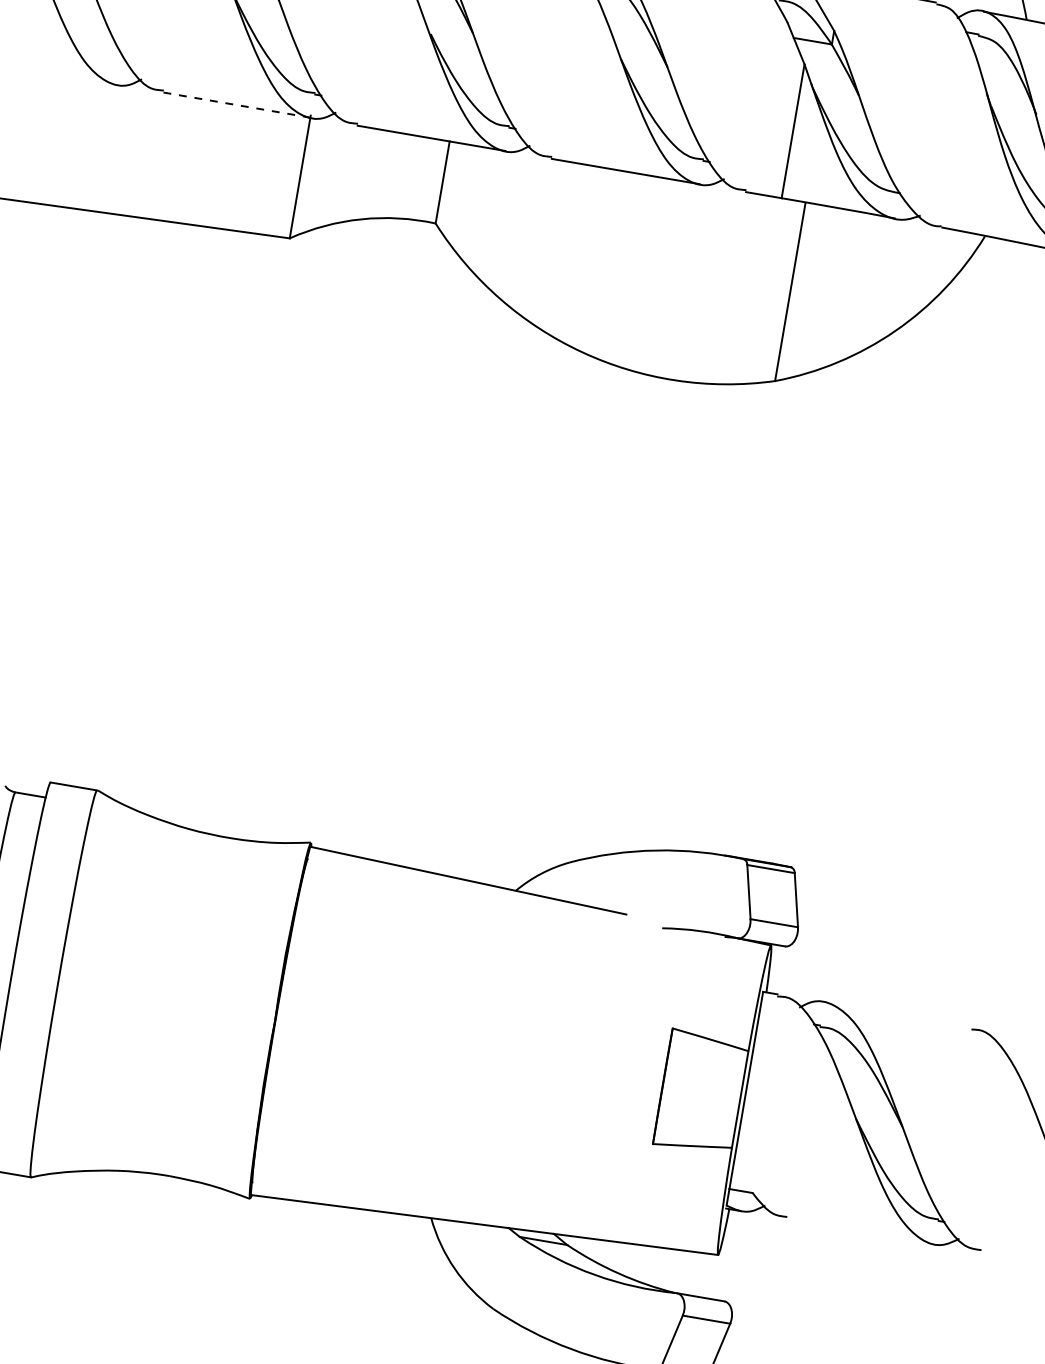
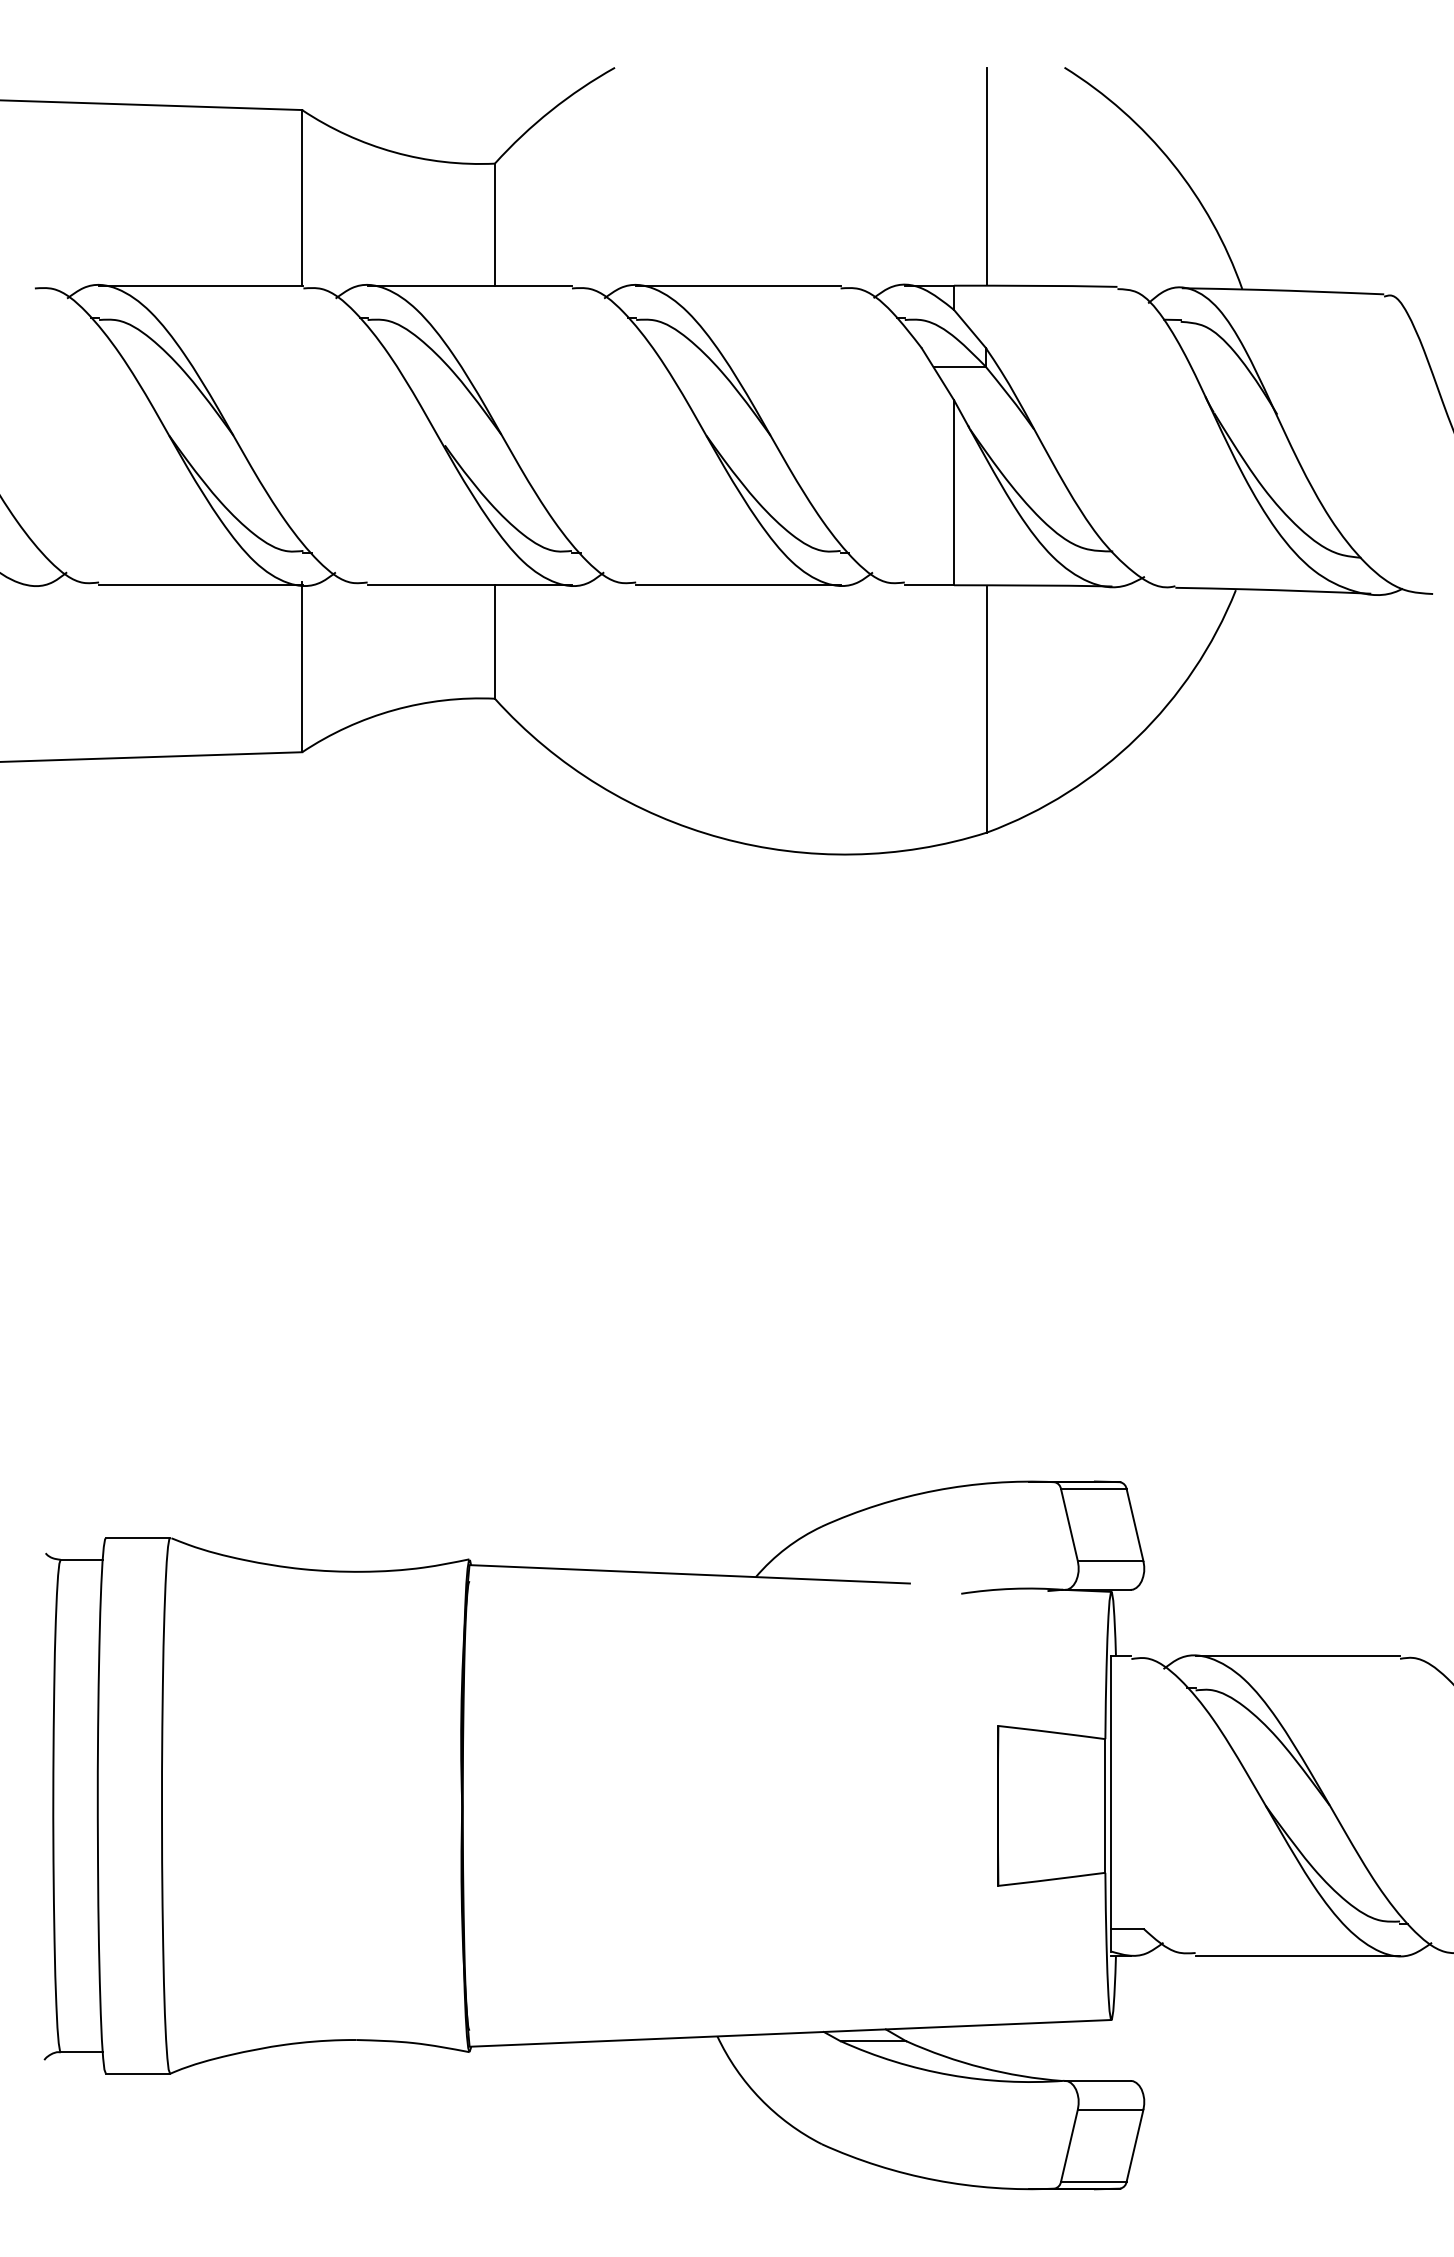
line: (237, 105) -> (201, 585), dashed -> solid
line: (897, 1015) -> (1297, 1656), added
line: (860, 1231) -> (1297, 1955), added

